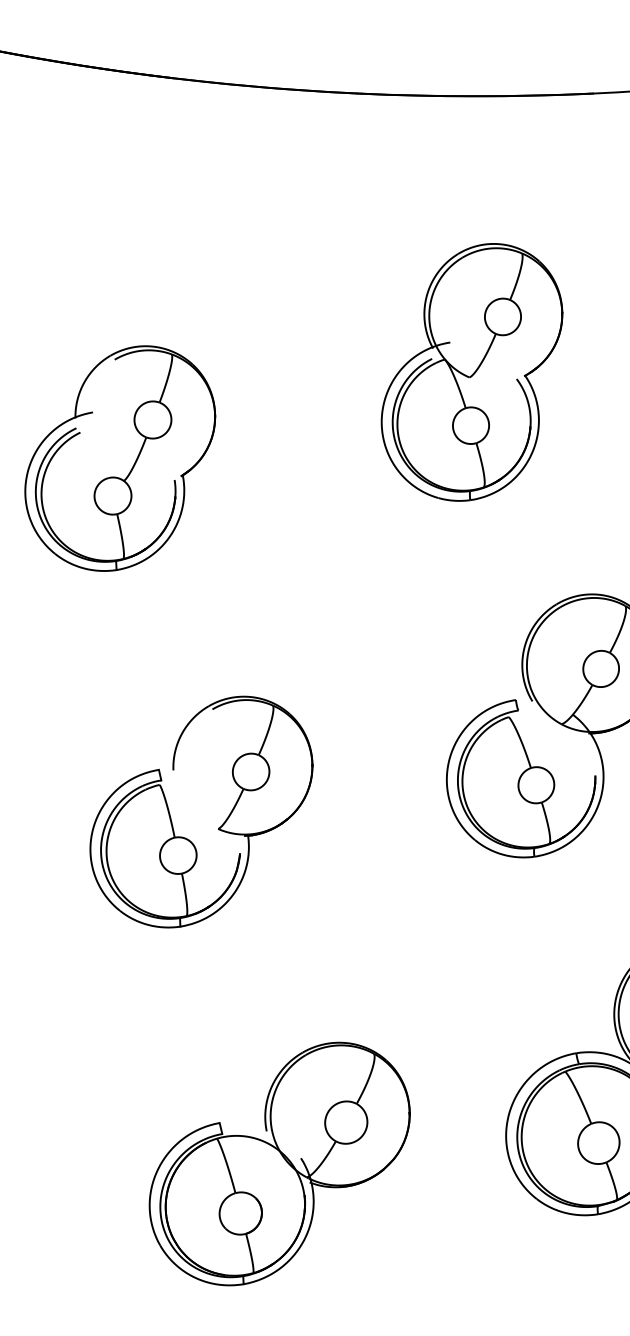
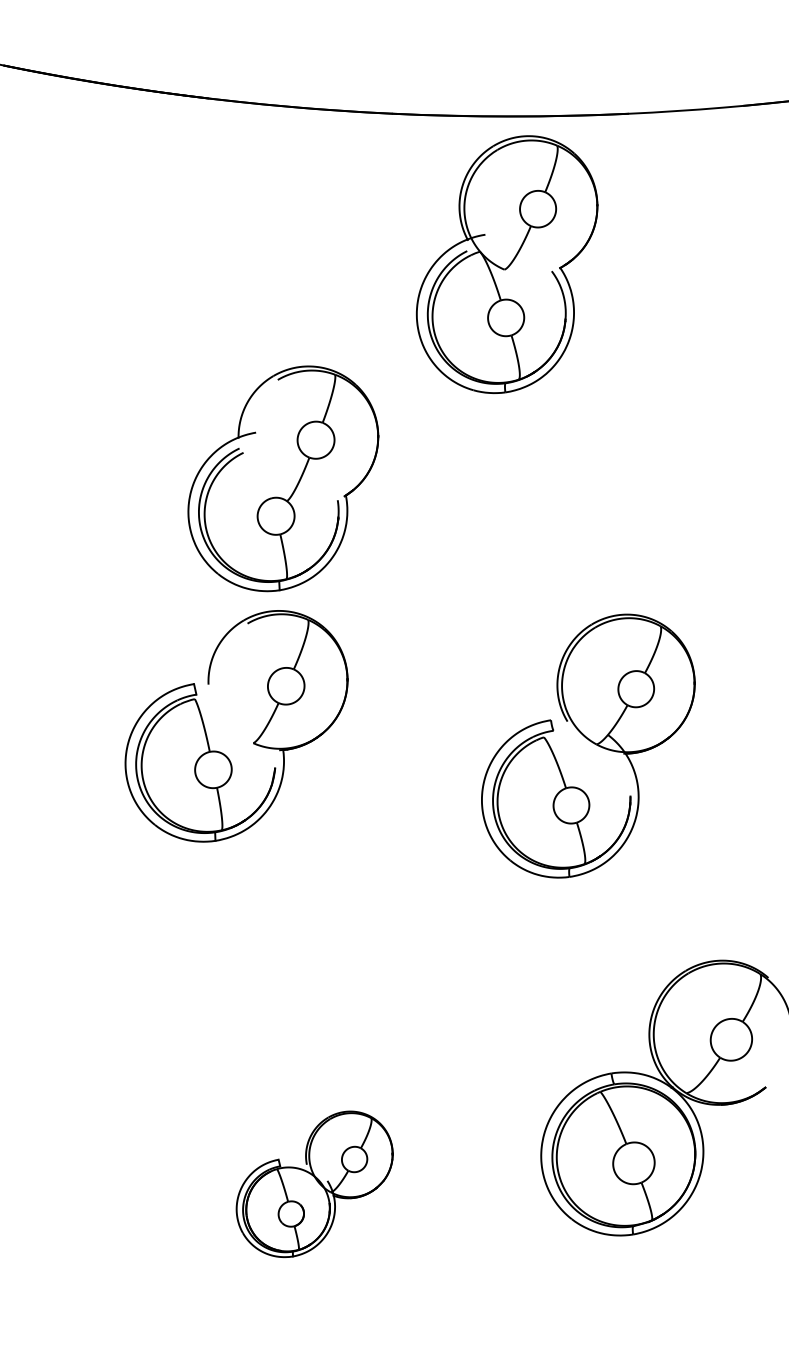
part: (471, 372) -> (506, 264), moved
part: (120, 458) -> (283, 478), moved
part: (218, 828) -> (253, 742), moved
part: (279, 1164) -> (314, 1184), size x0.6

